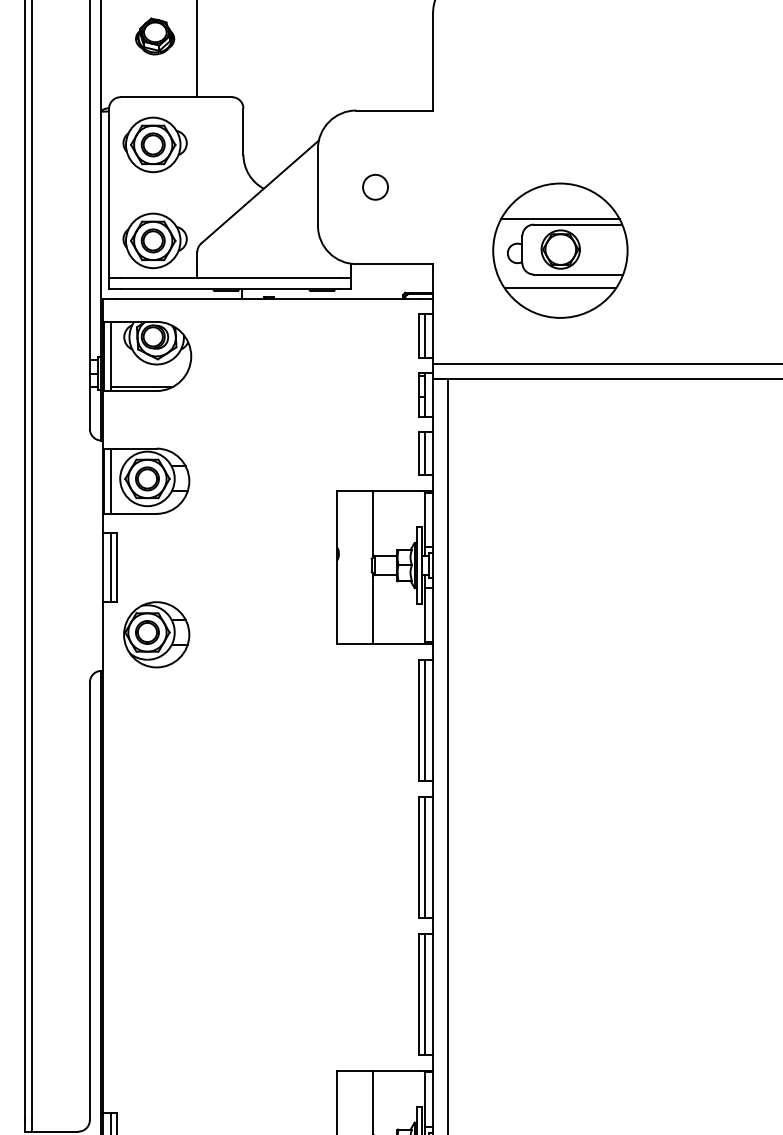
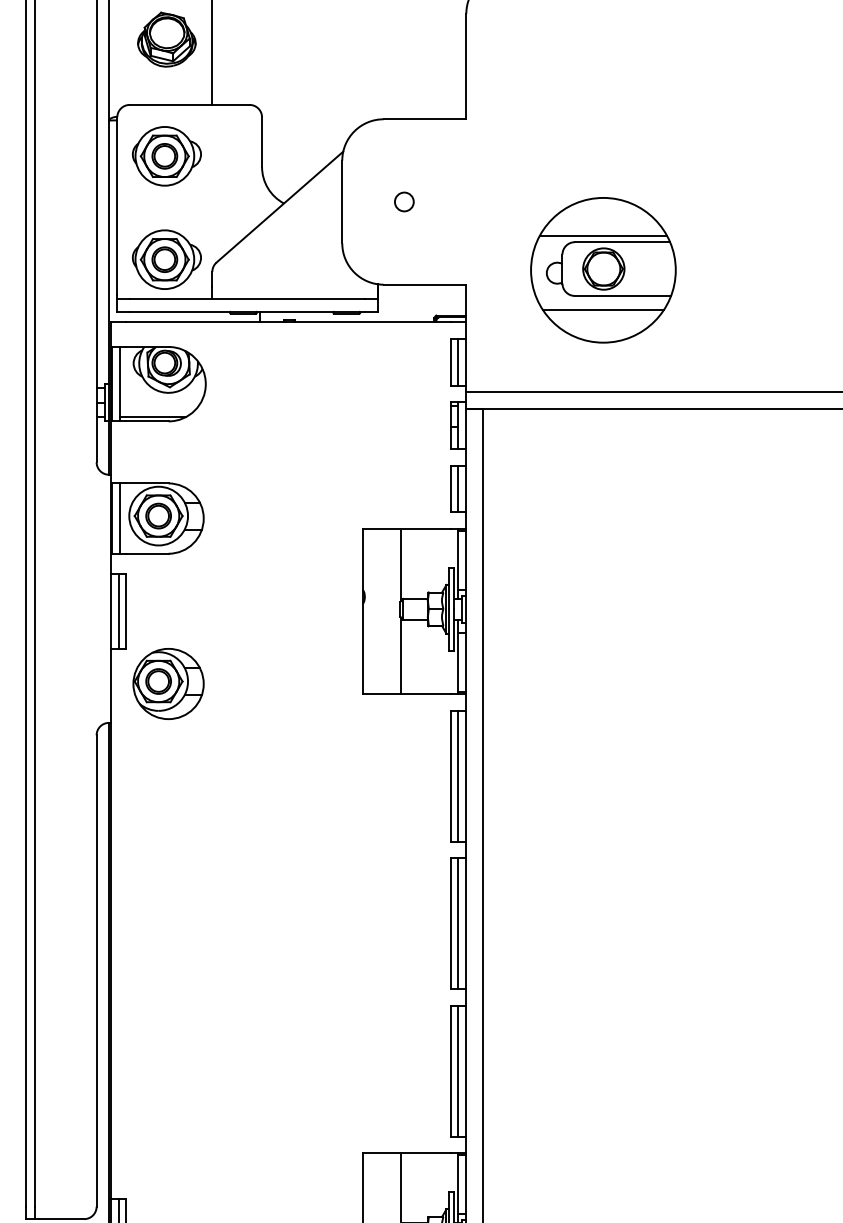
part: (154, 36) -> (166, 39), size x1.4
circle: (375, 186) -> (404, 201), size x0.7

